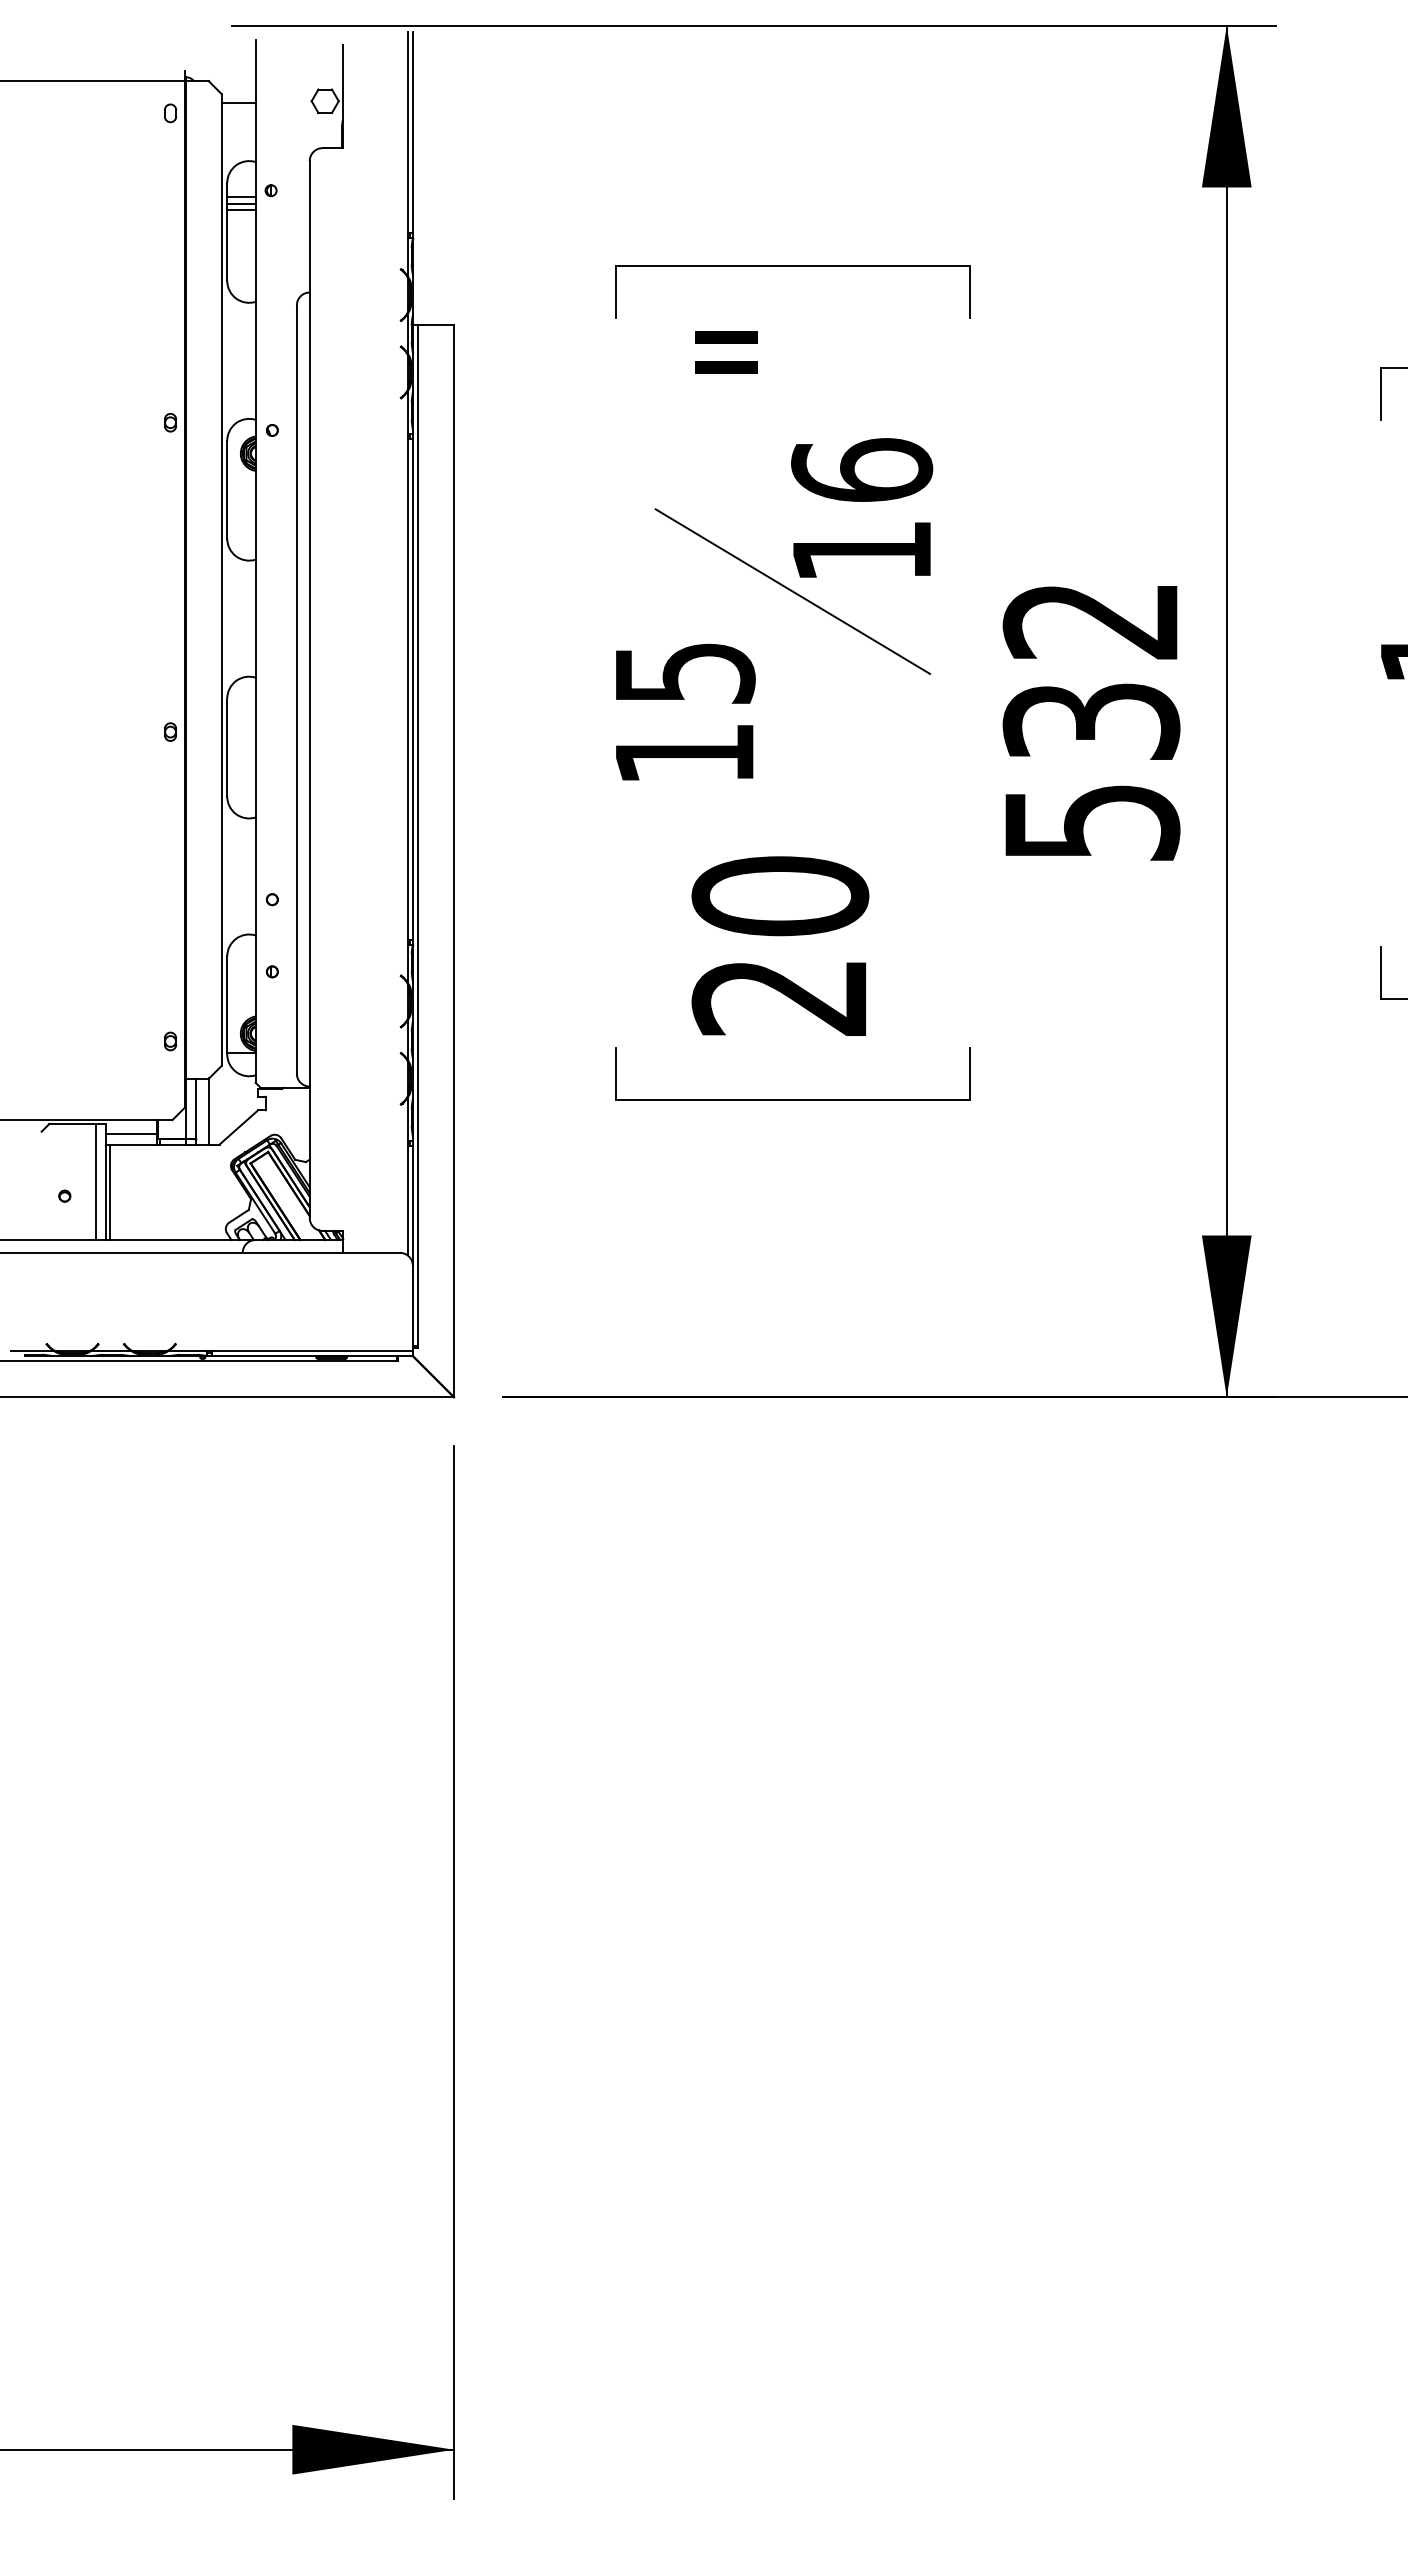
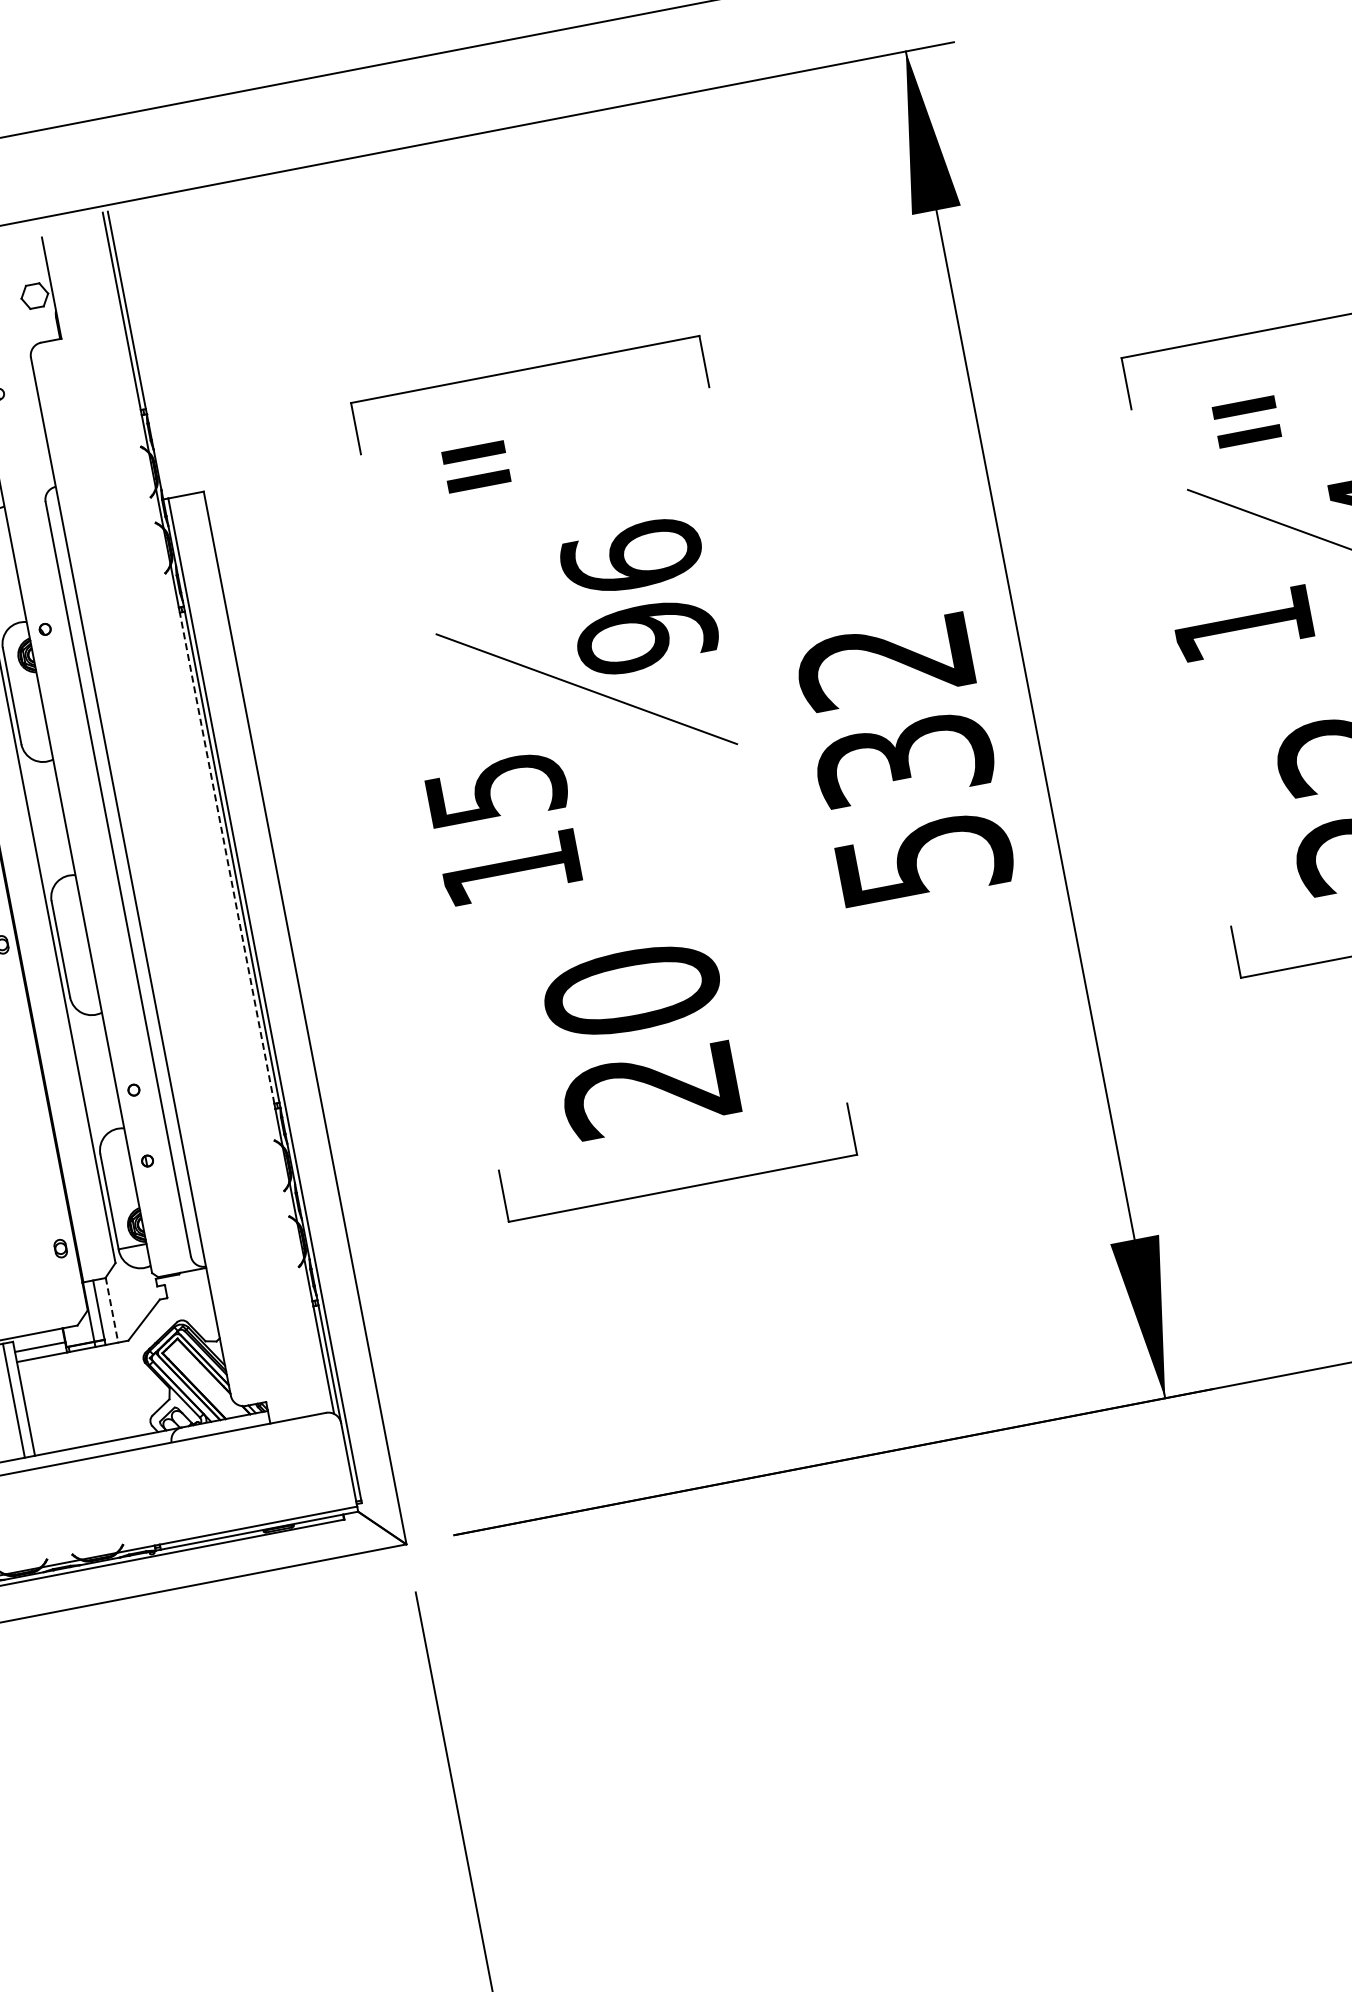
text: (862, 551) -> (647, 636), 16 -> 96
line: (407, 689) -> (226, 858), solid -> dashed
line: (209, 1112) -> (112, 1311), solid -> dashed
line: (109, 1192) -> (29, 1408), removed

